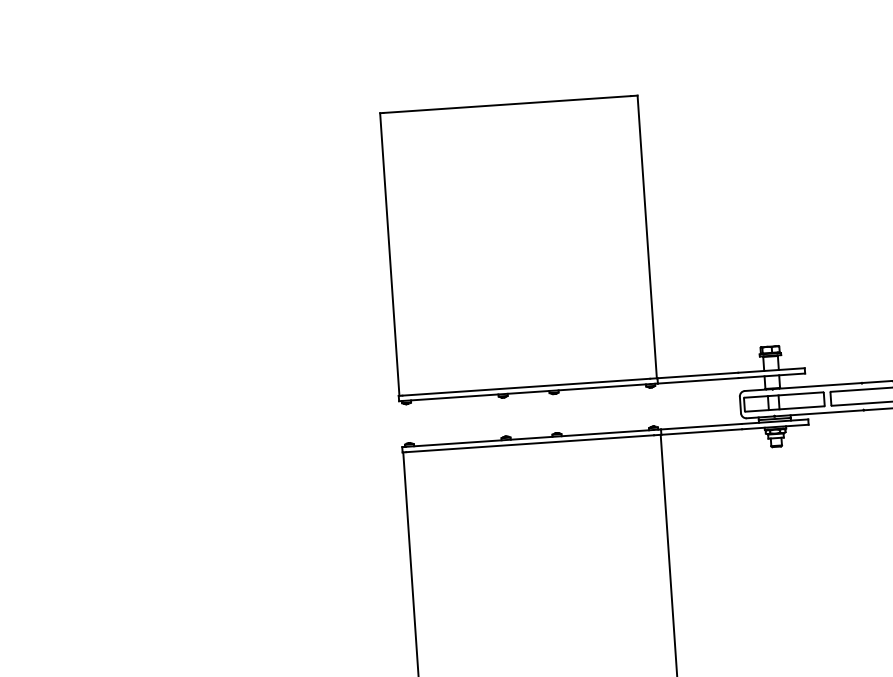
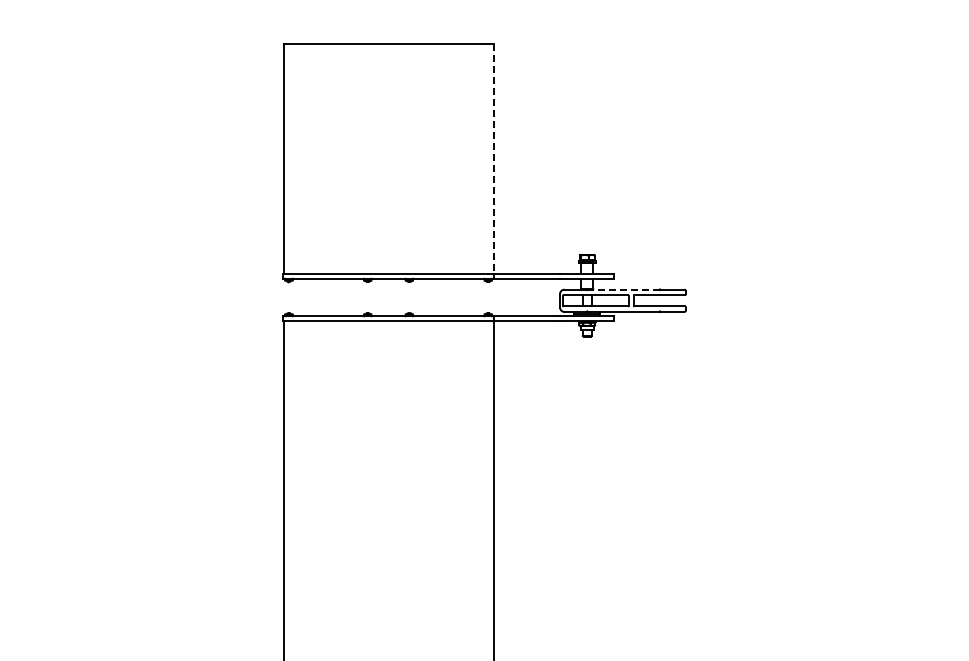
line: (647, 237) -> (493, 159), solid -> dashed
line: (817, 385) -> (623, 289), solid -> dashed

